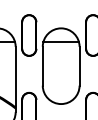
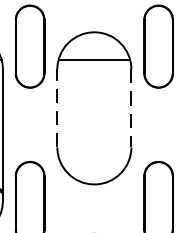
line: (42, 65) -> (56, 106), solid -> dashed
line: (79, 66) -> (131, 108), solid -> dashed

